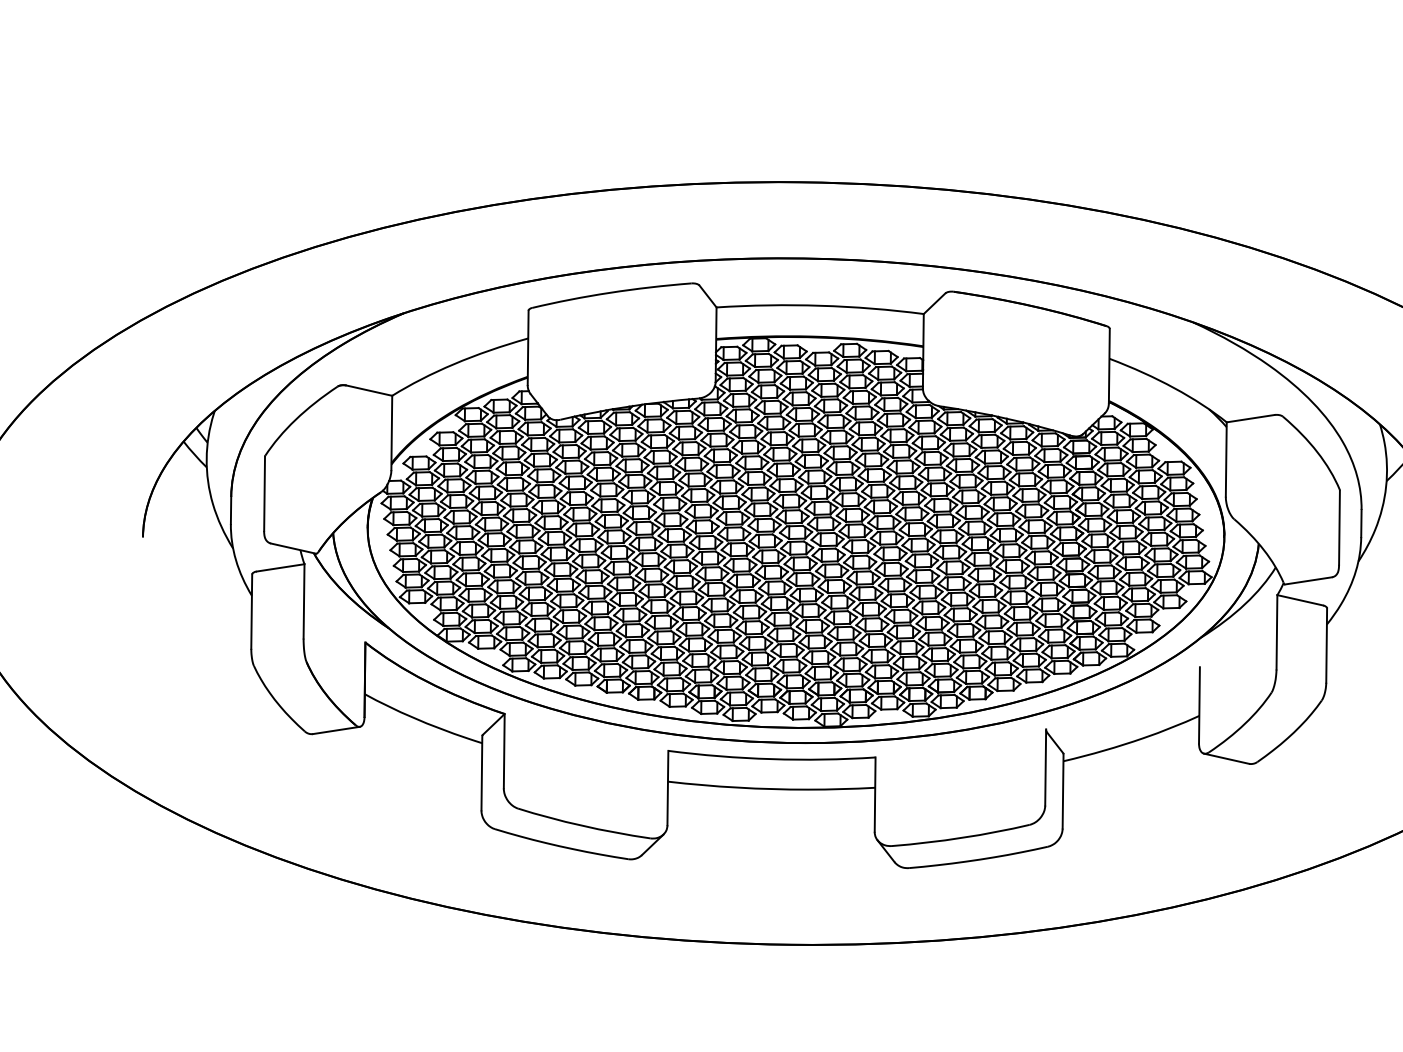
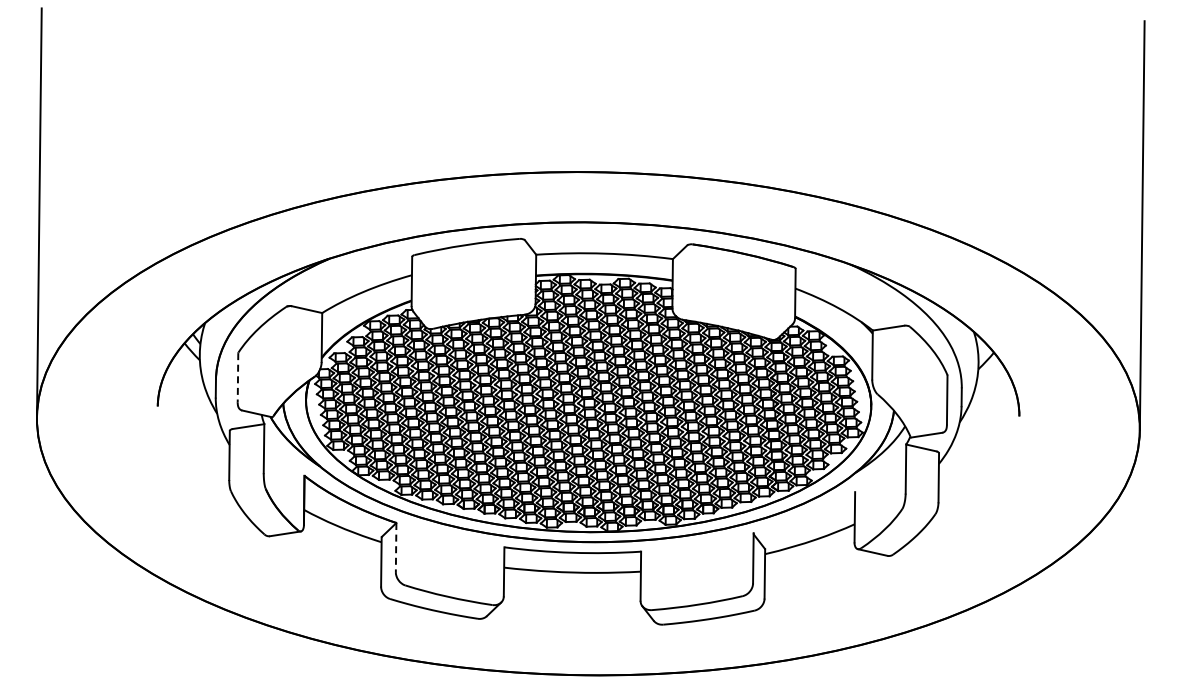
line: (265, 493) -> (238, 377), solid -> dashed
line: (504, 751) -> (396, 547), solid -> dashed

